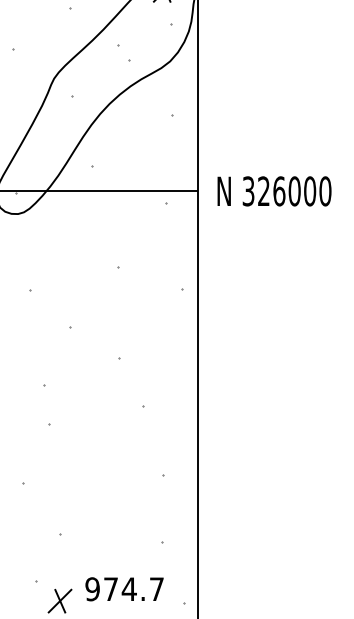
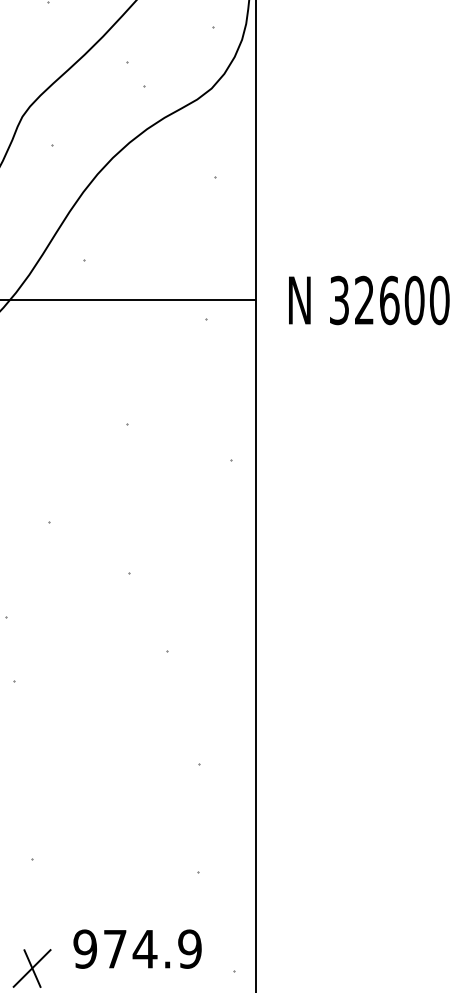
text: (156, 589) -> (189, 949), 974.7 -> 974.9

